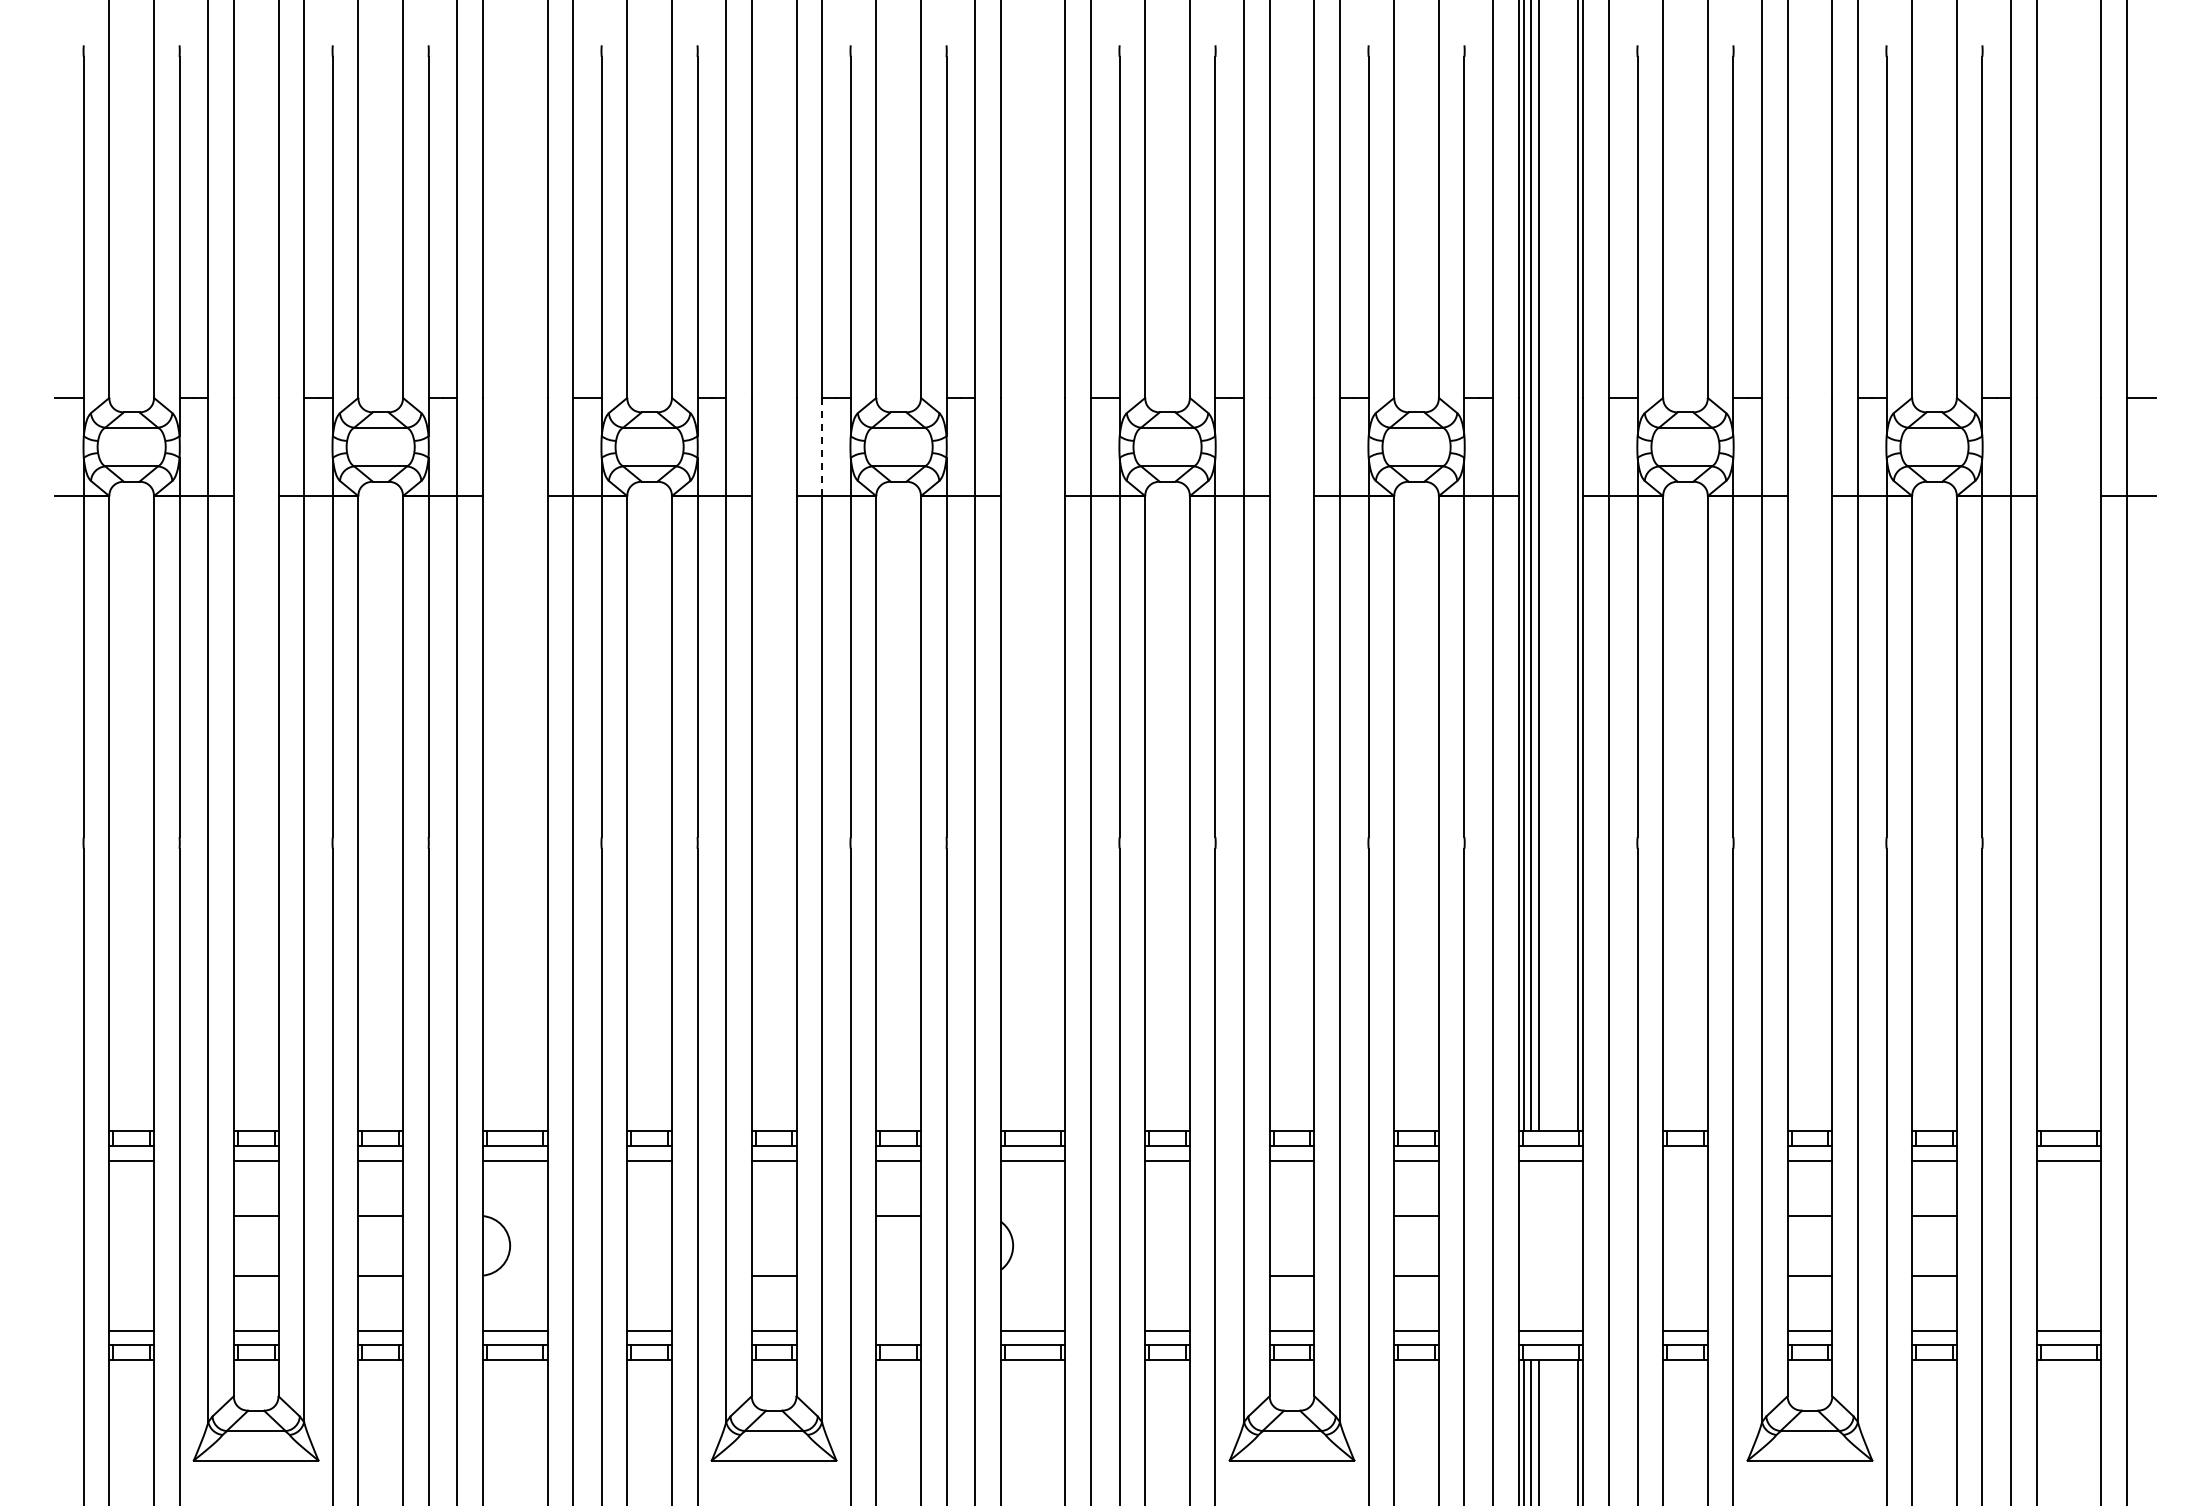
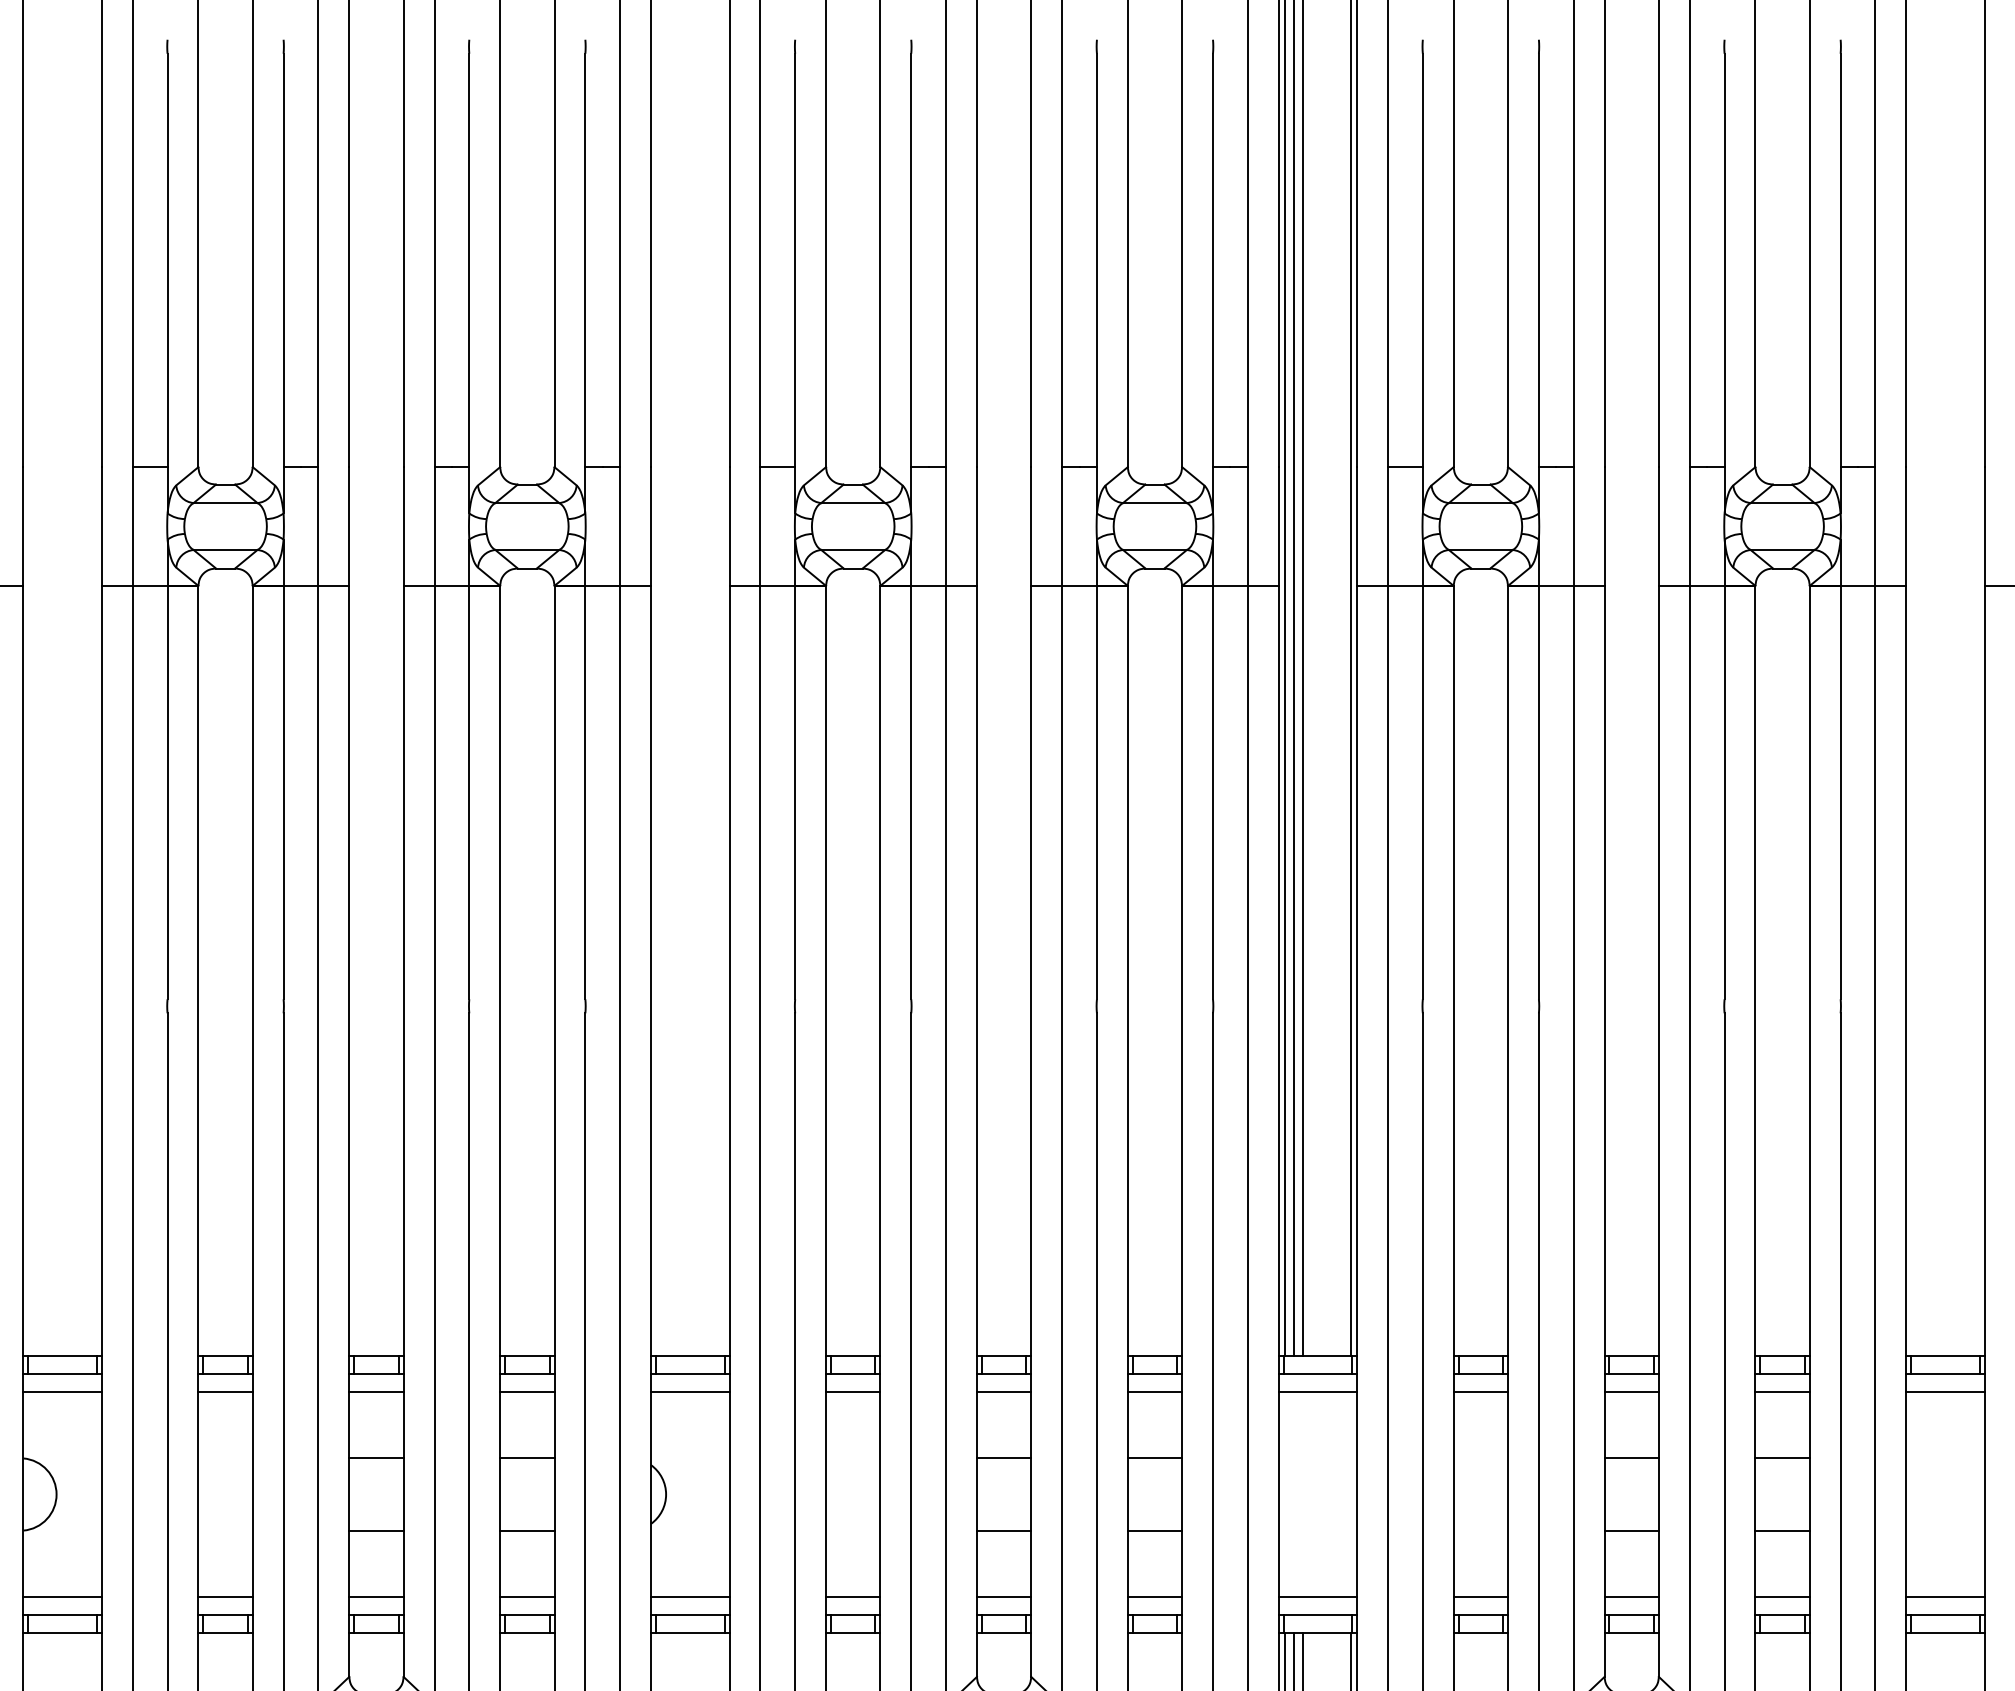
line: (822, 447) -> (435, 527), dashed -> solid
line: (1685, 1161) -> (1480, 1392), added
line: (773, 1215) -> (375, 1457), added
line: (1291, 1215) -> (1003, 1457), added
line: (898, 1275) -> (527, 1530), added
line: (898, 1330) -> (527, 1597), added

